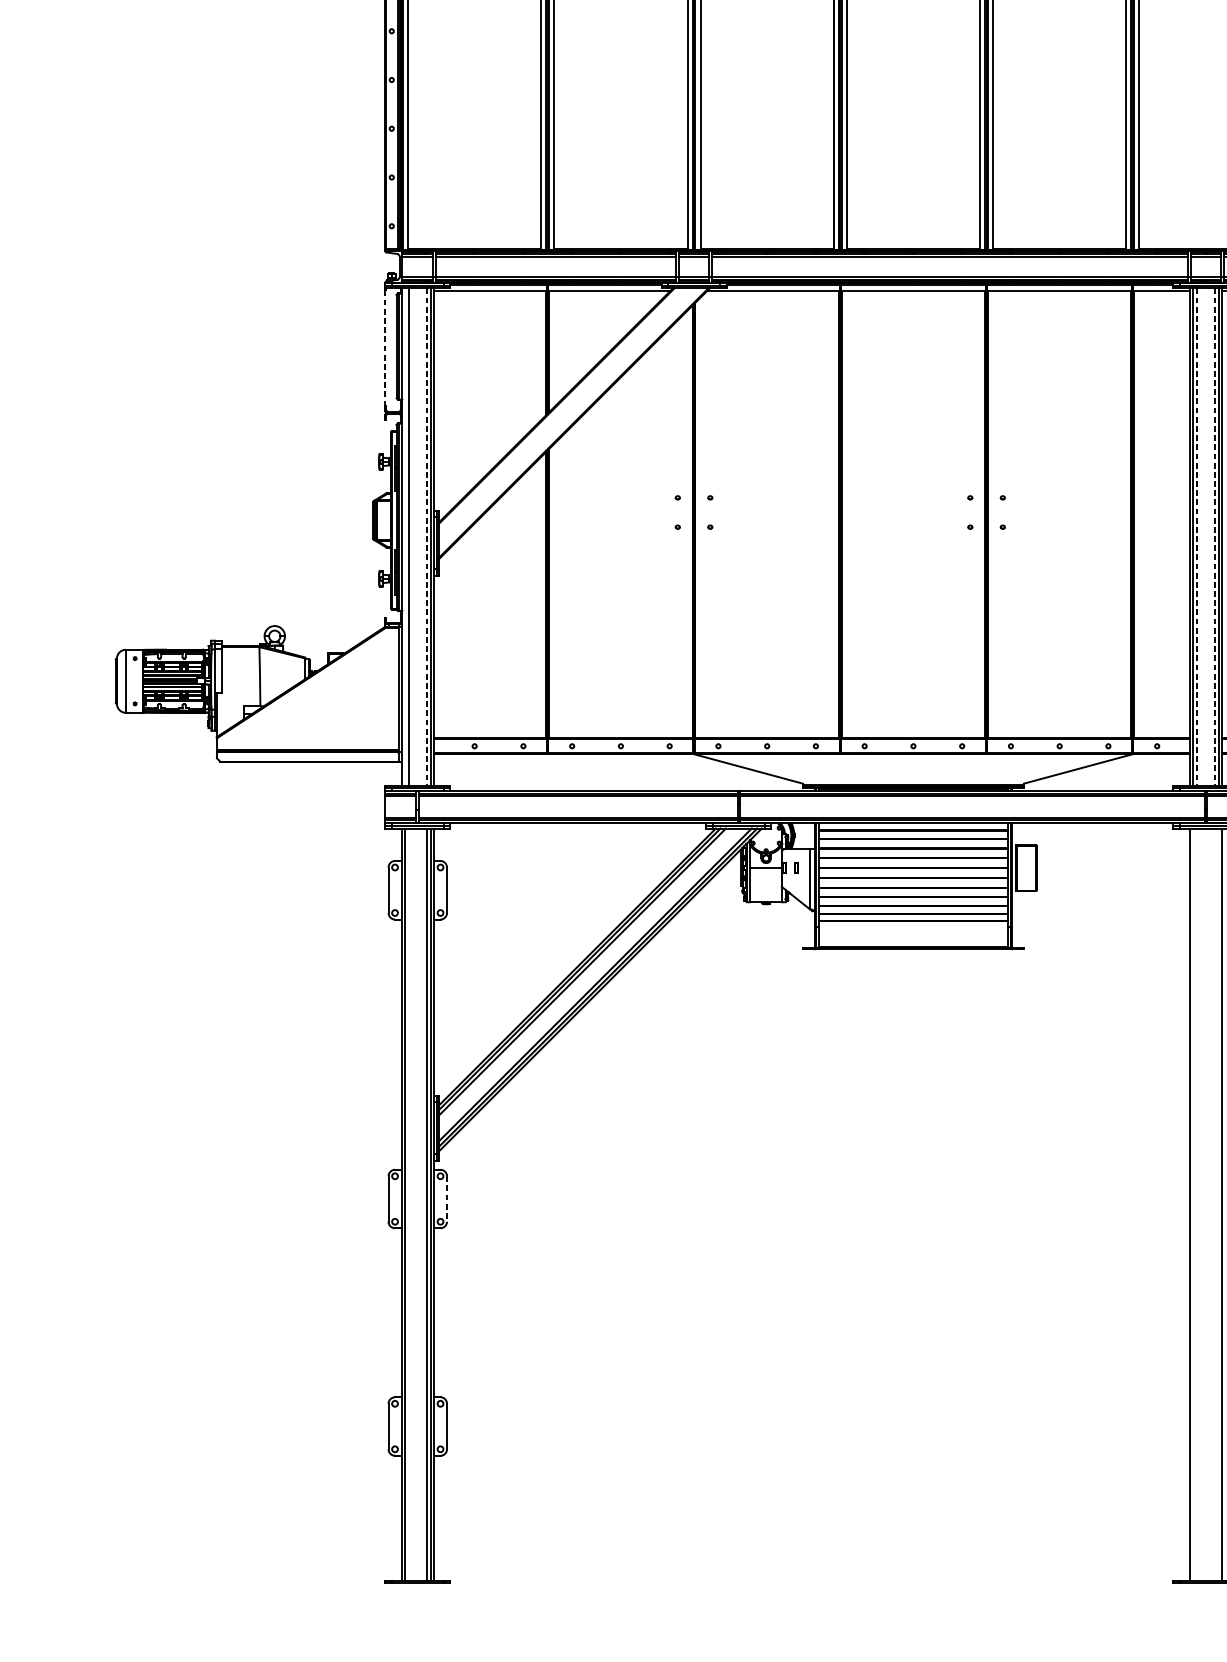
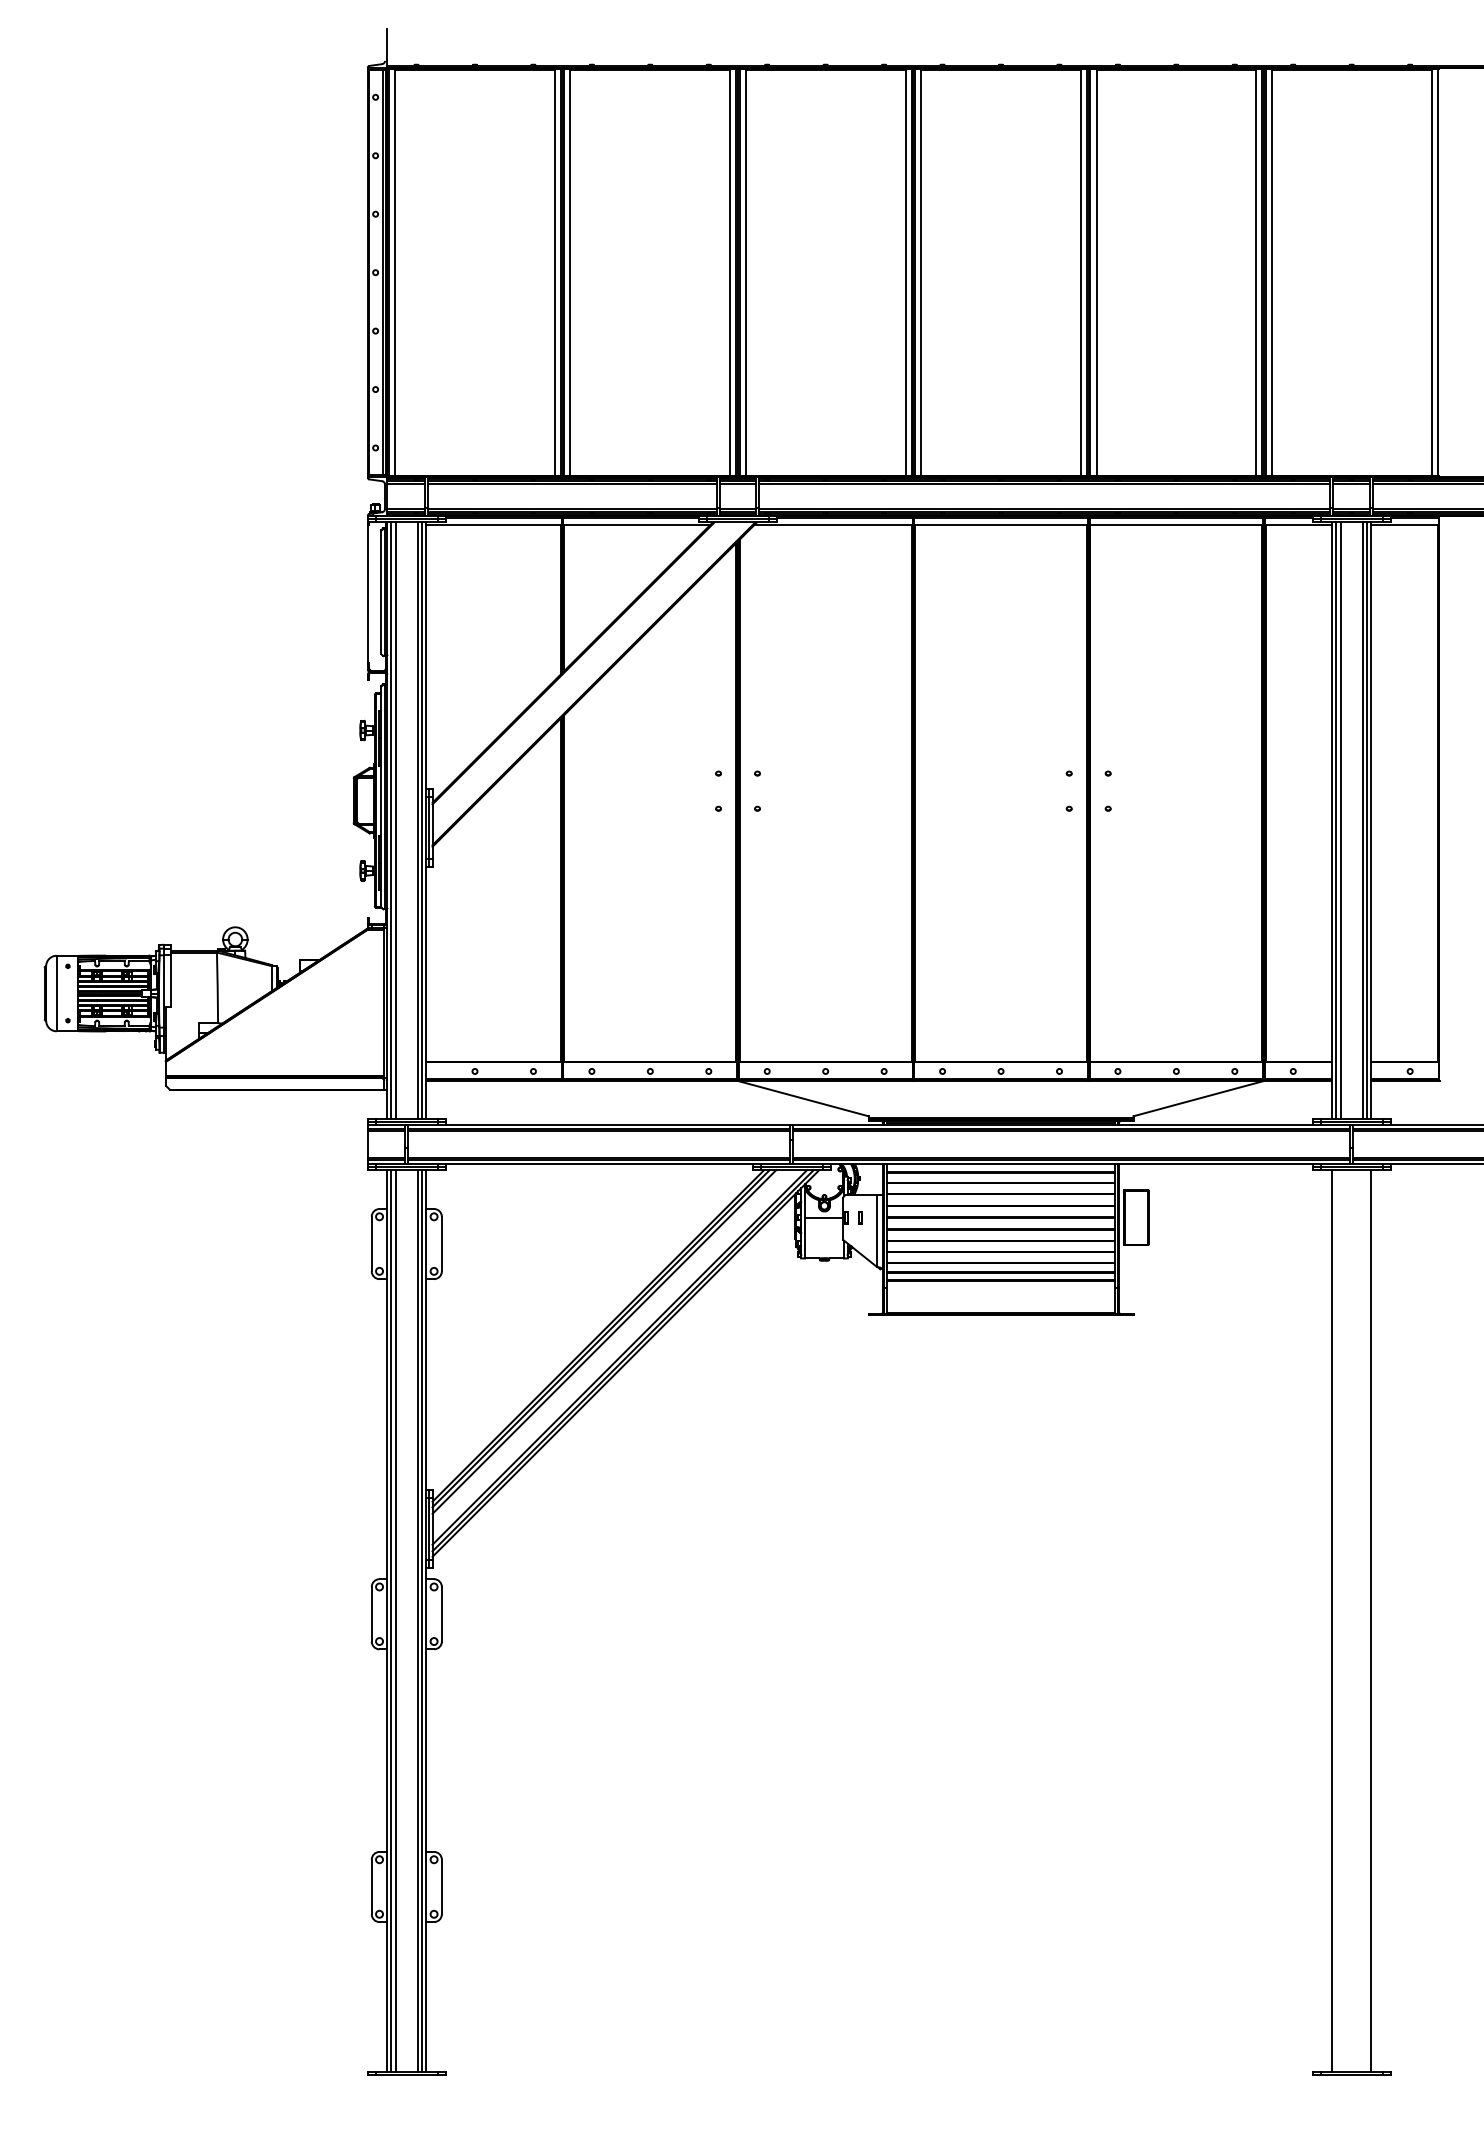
line: (384, 348) -> (367, 594), dashed -> solid
line: (405, 536) -> (391, 820), added
line: (426, 537) -> (417, 821), dashed -> solid
line: (1196, 537) -> (1340, 821), dashed -> solid
line: (1214, 537) -> (1362, 821), dashed -> solid
line: (446, 1199) -> (441, 1614), dashed -> solid
line: (408, 1204) -> (395, 1620), added

